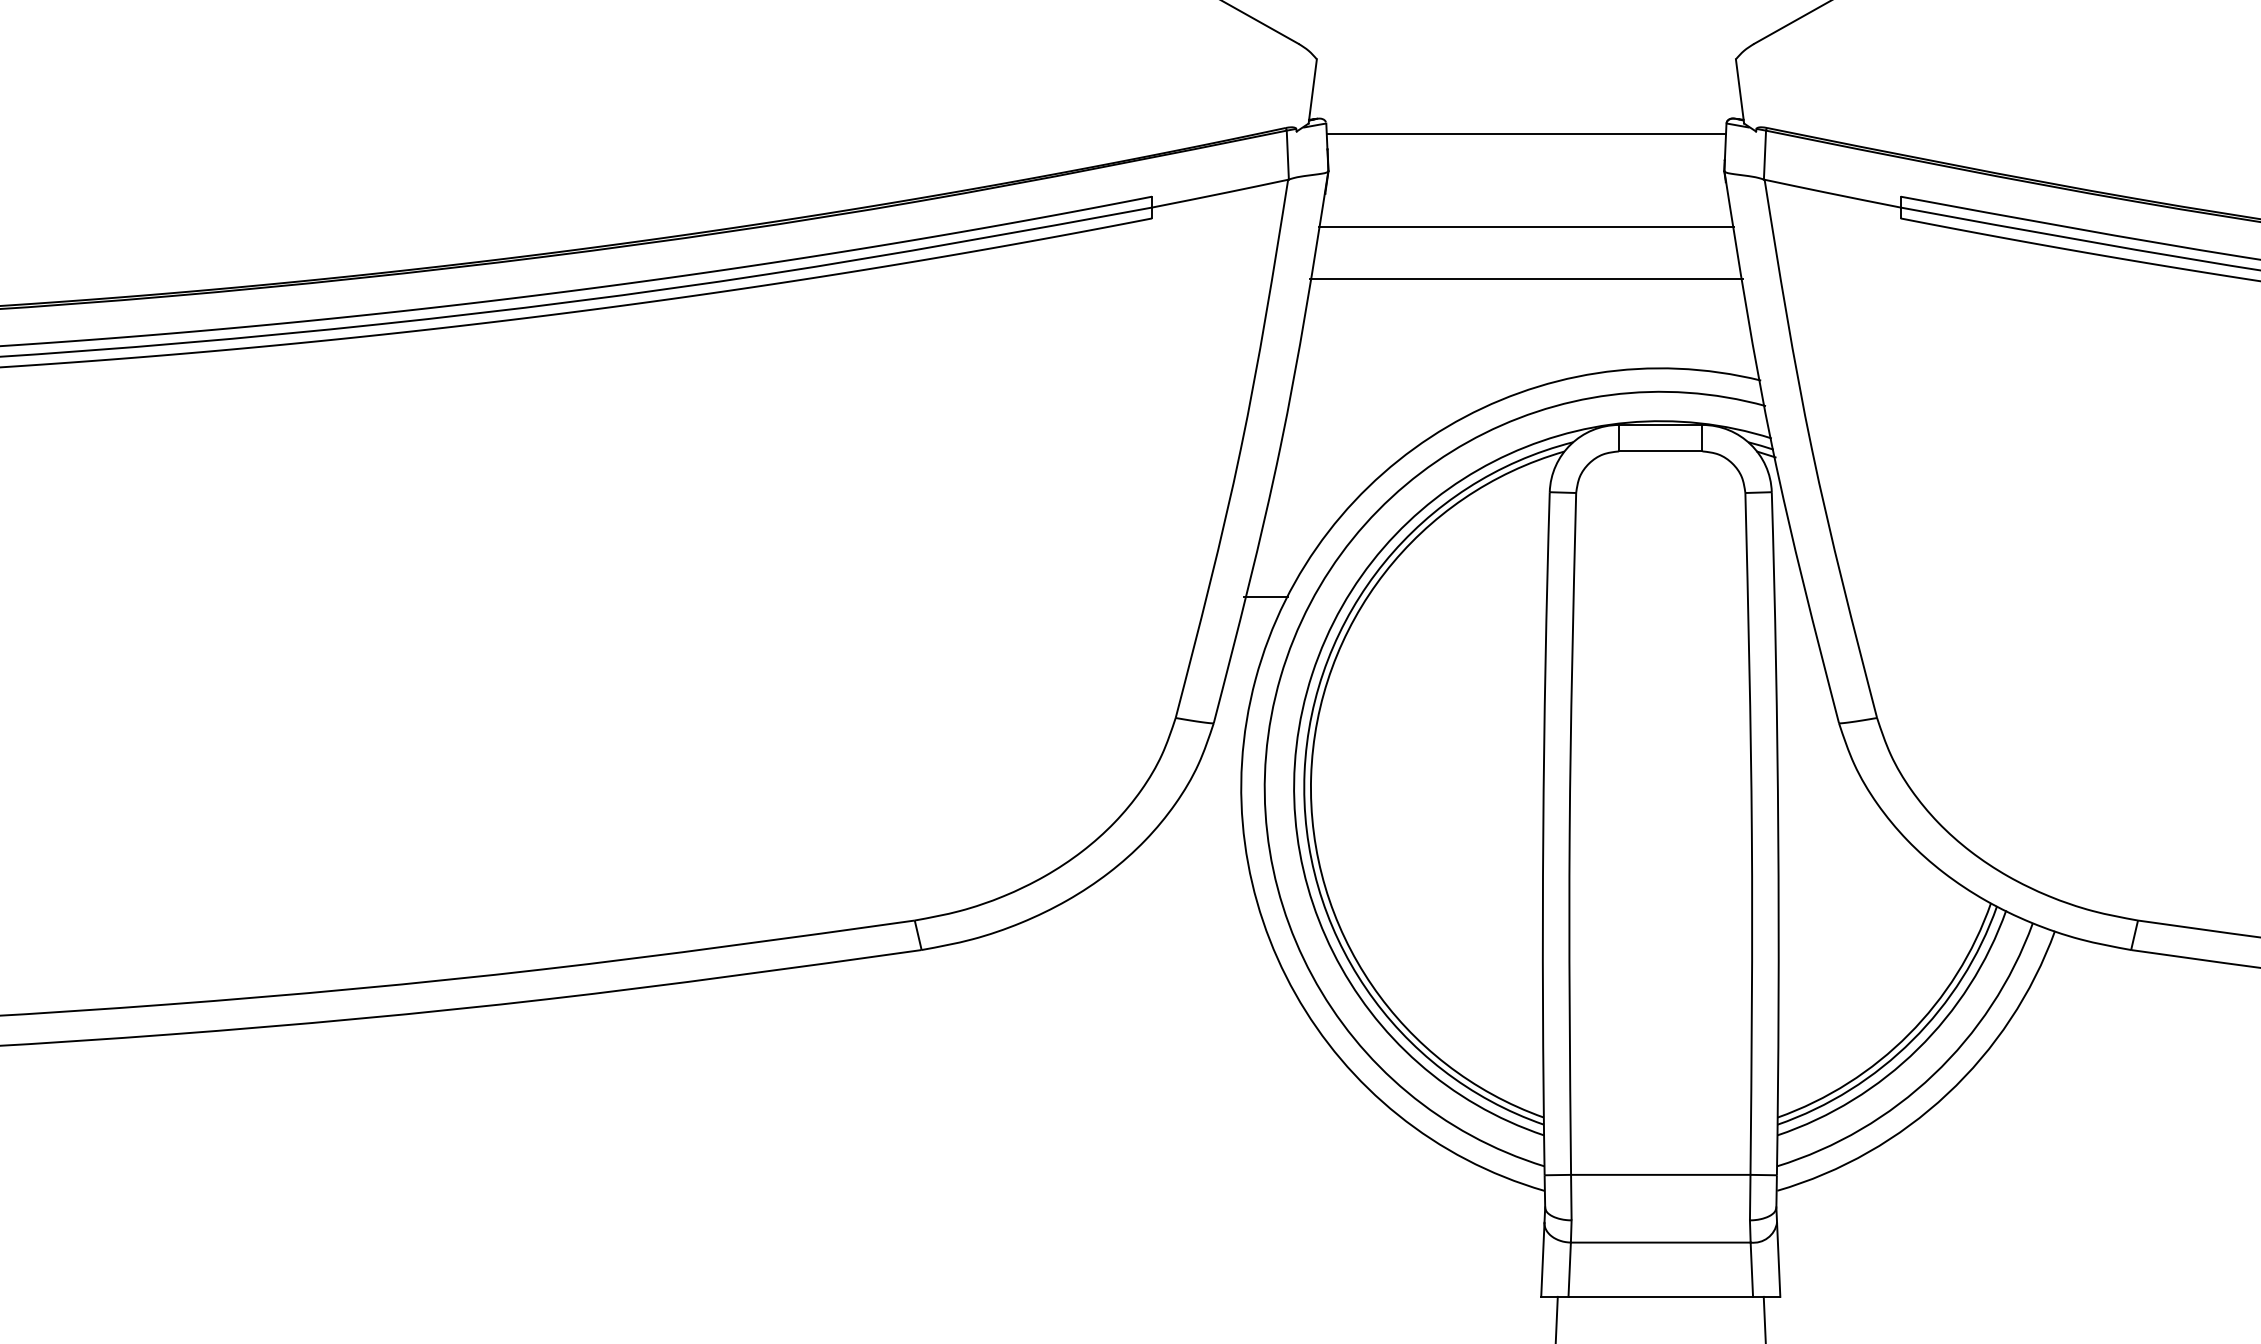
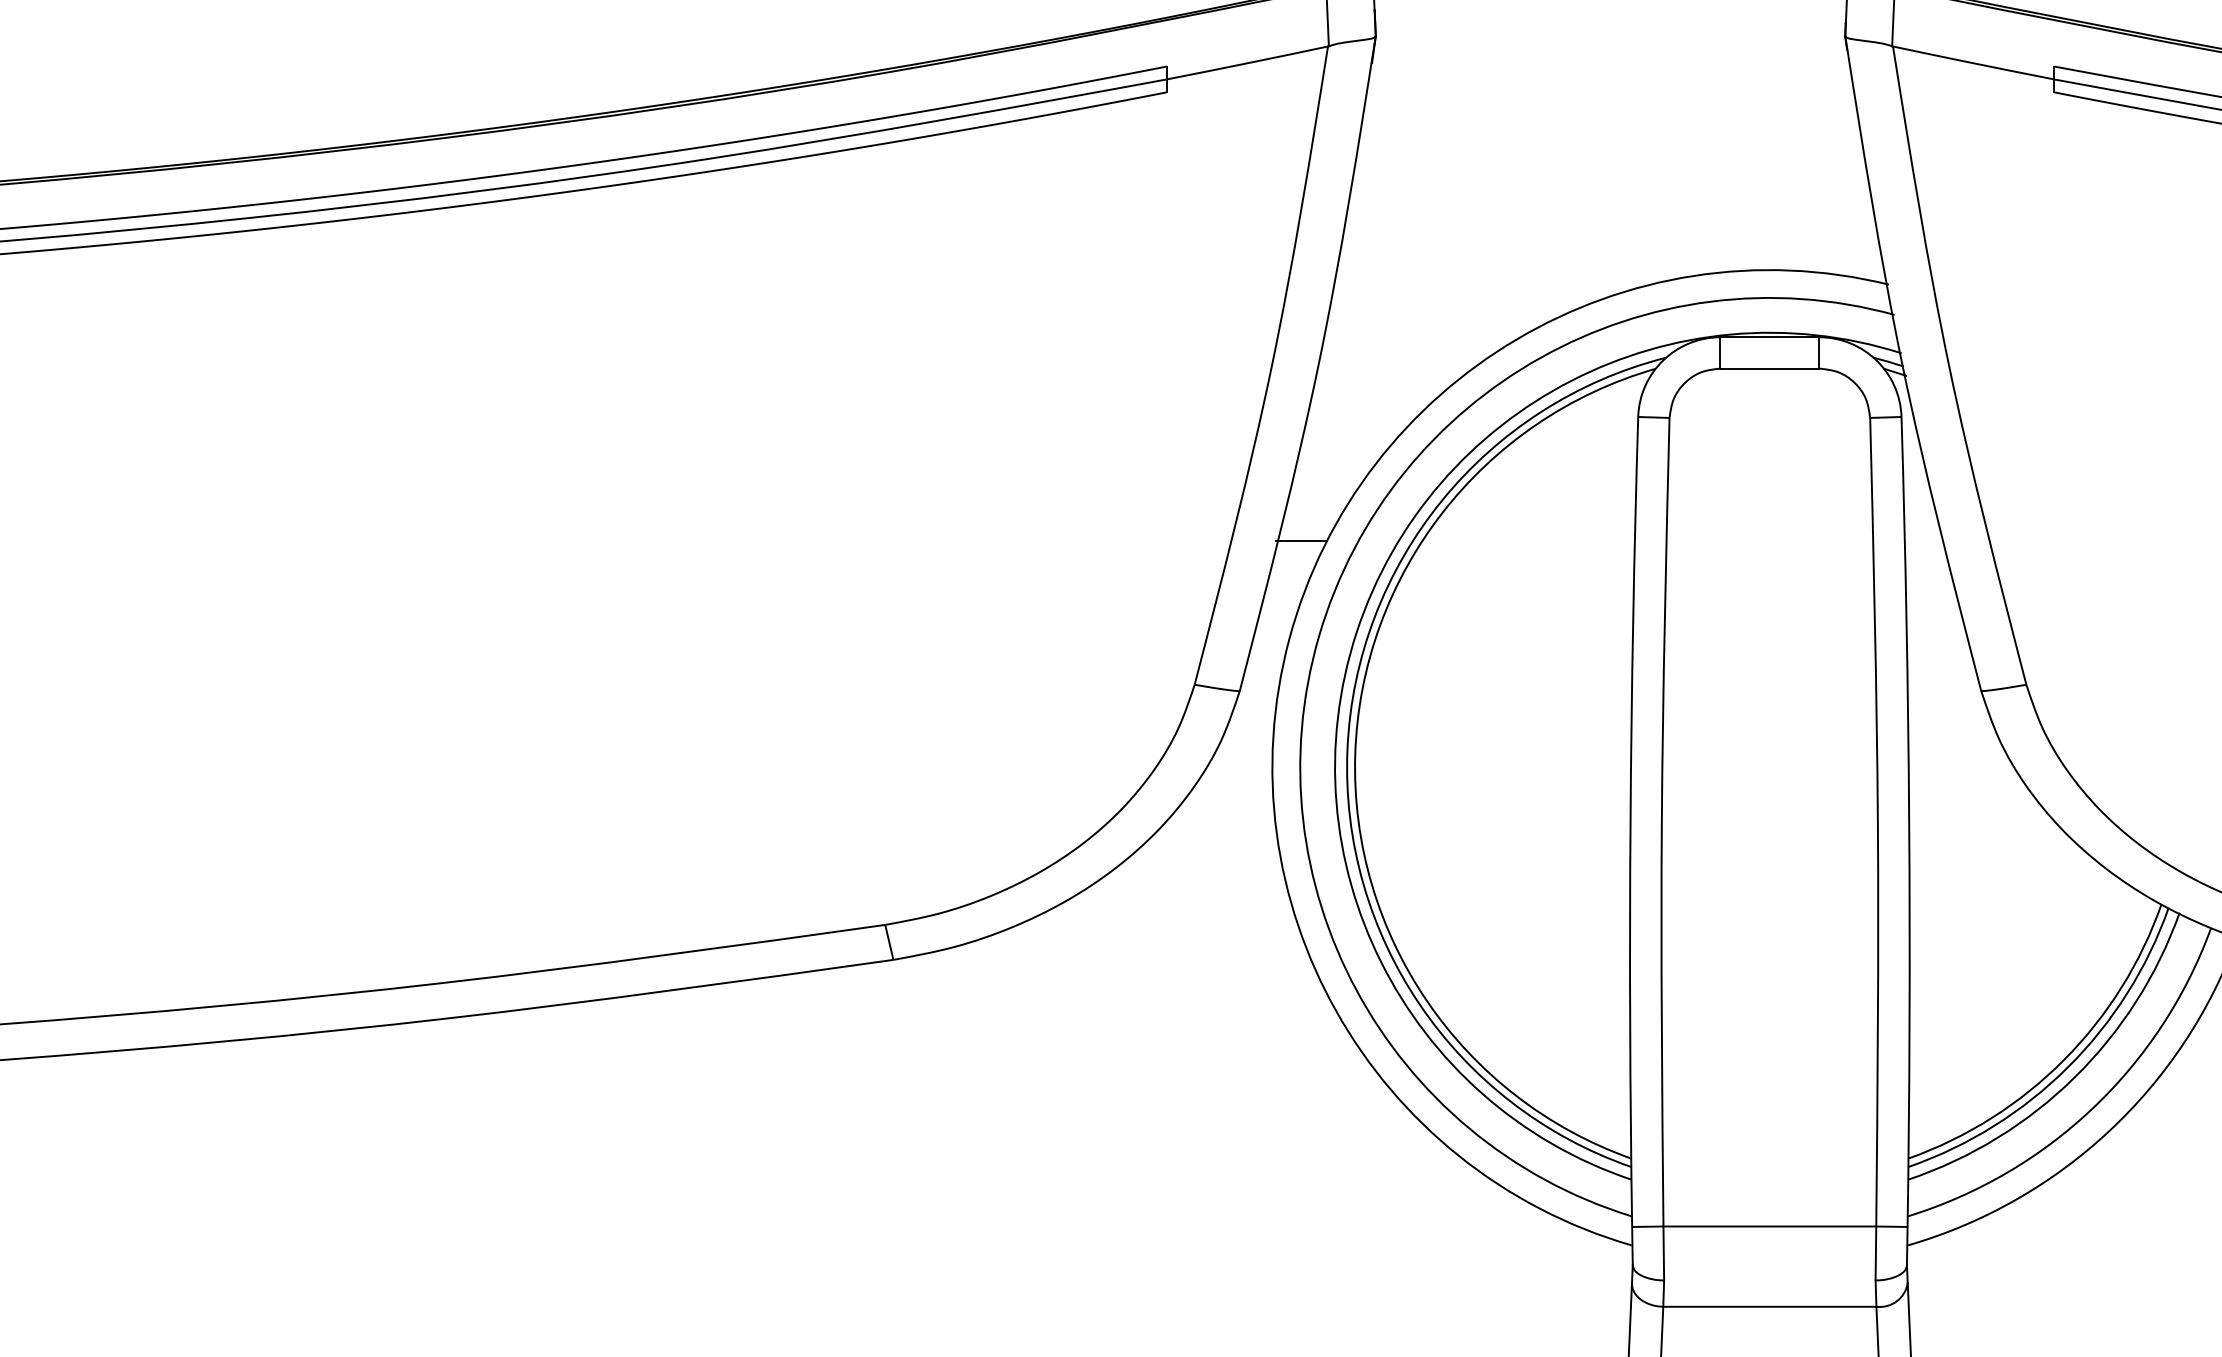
line: (1526, 226) -> (1610, 101), removed
line: (1526, 279) -> (1610, 164), removed

